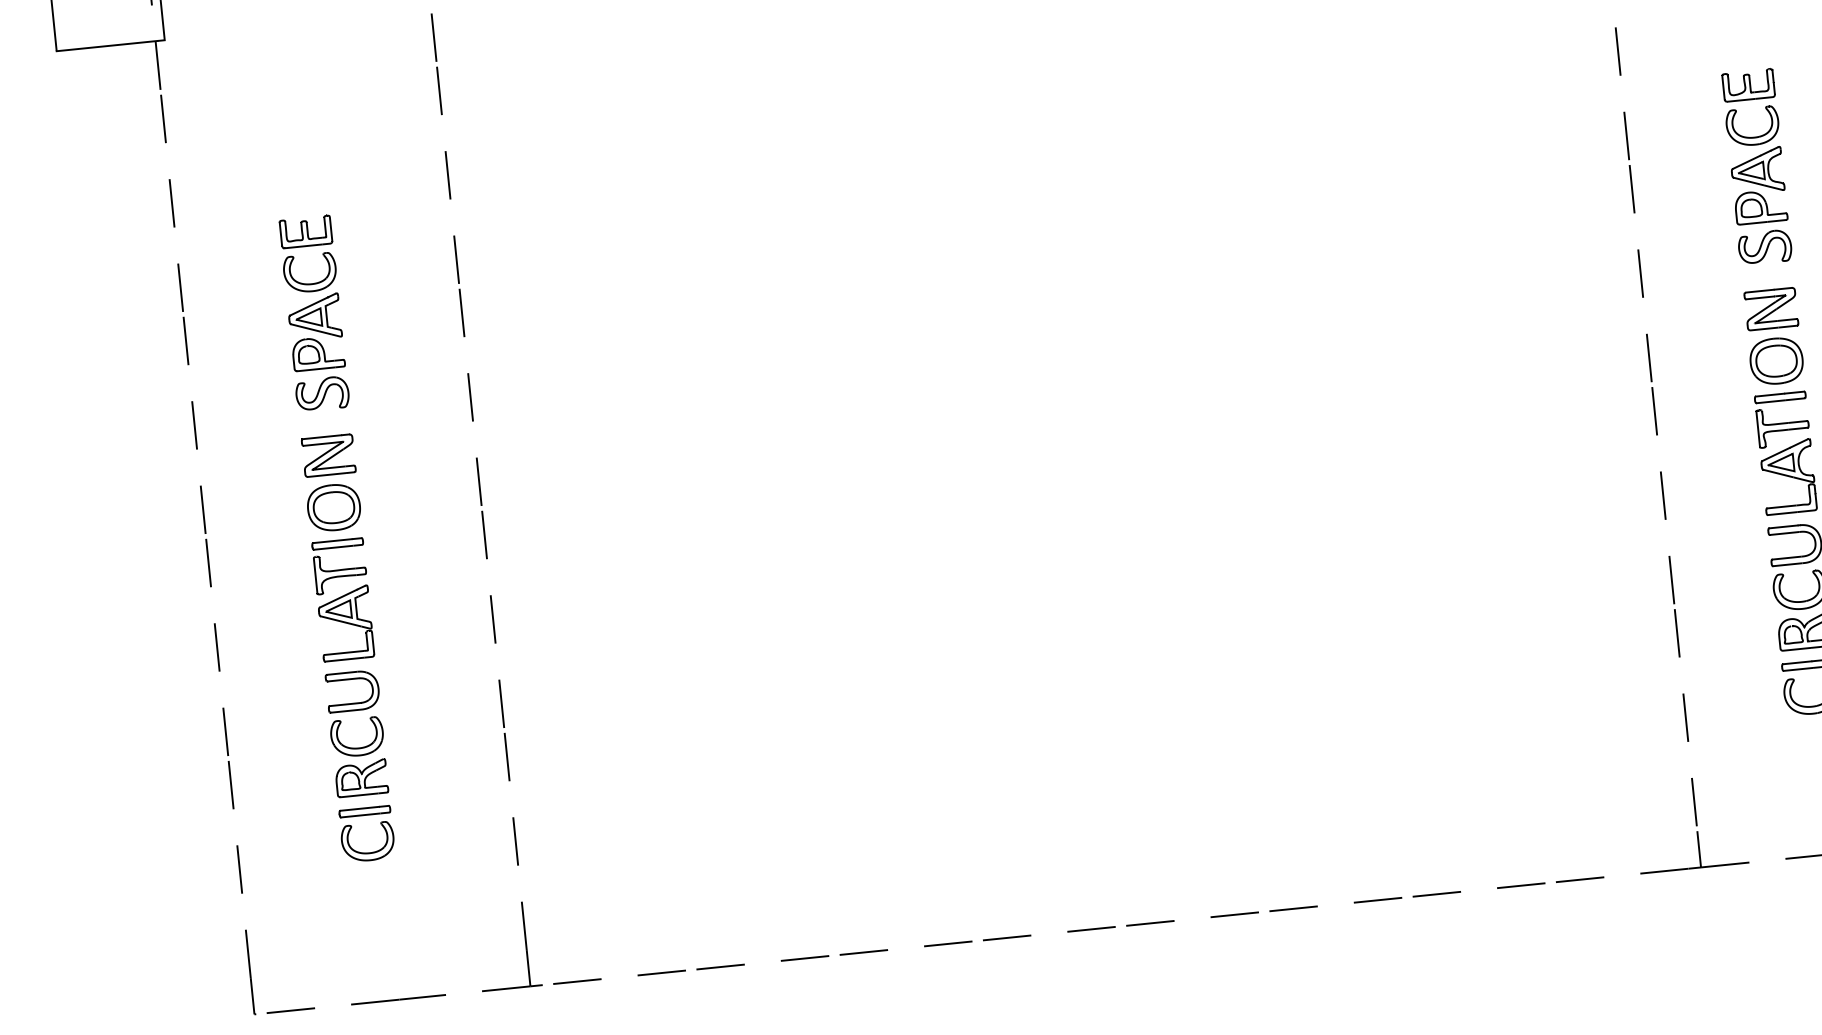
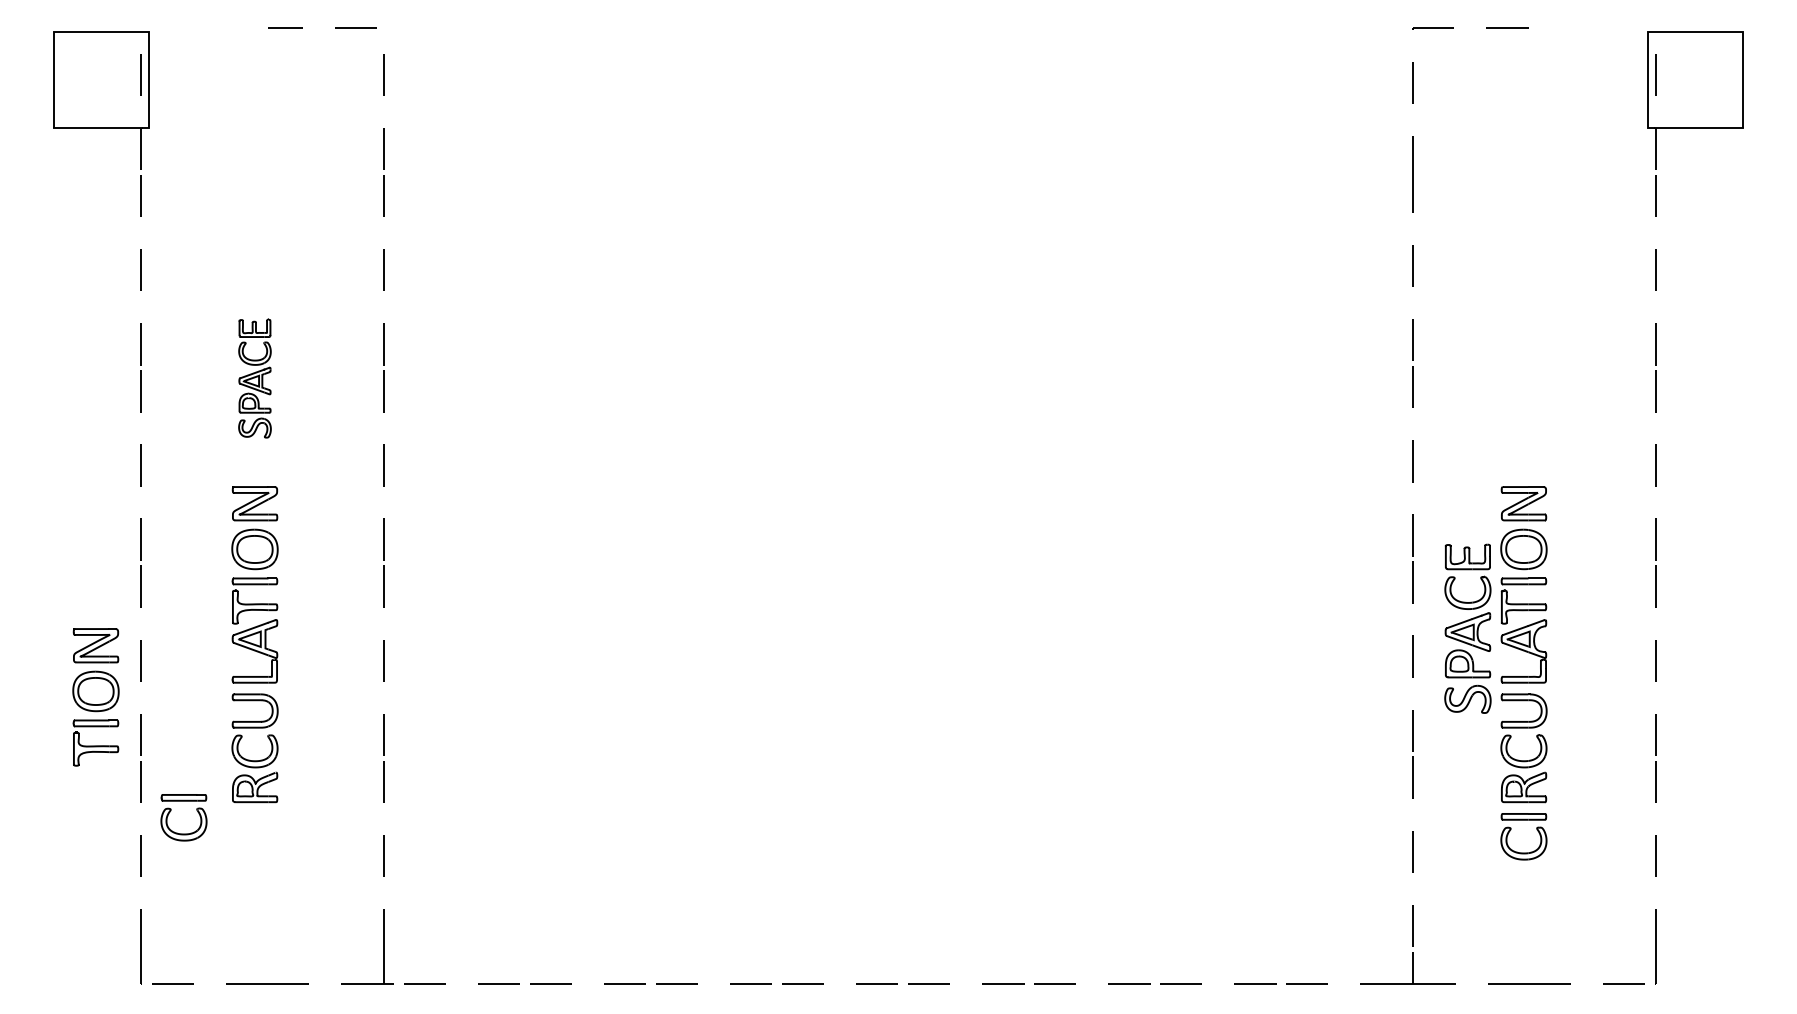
part: (1756, 166) -> (1467, 628), moved
part: (313, 313) -> (254, 378), size x0.7
part: (169, 694) -> (95, 697), added
part: (352, 827) -> (171, 810), moved

